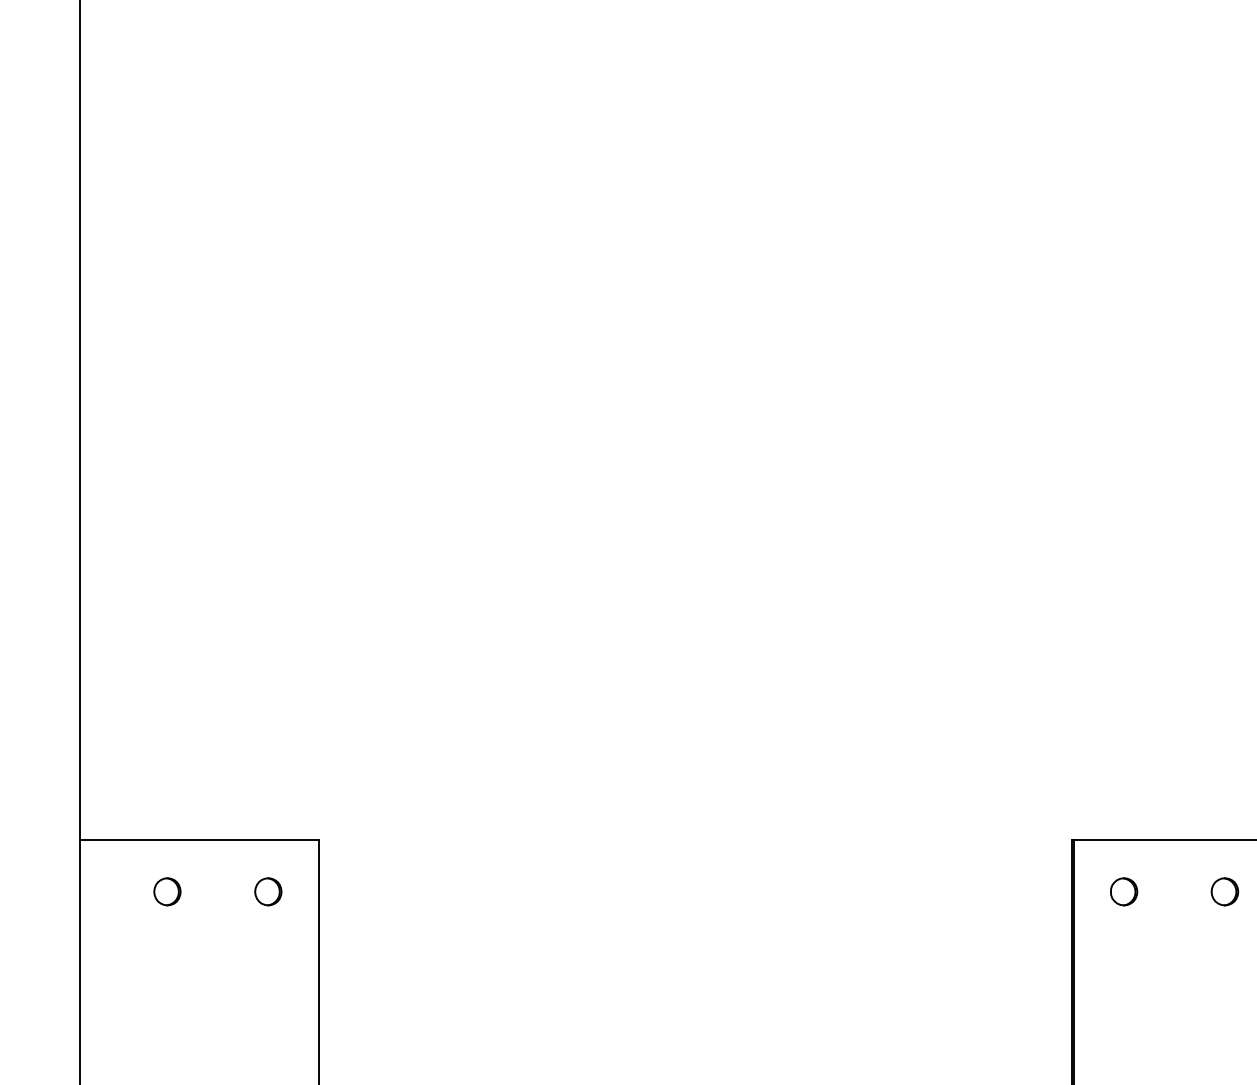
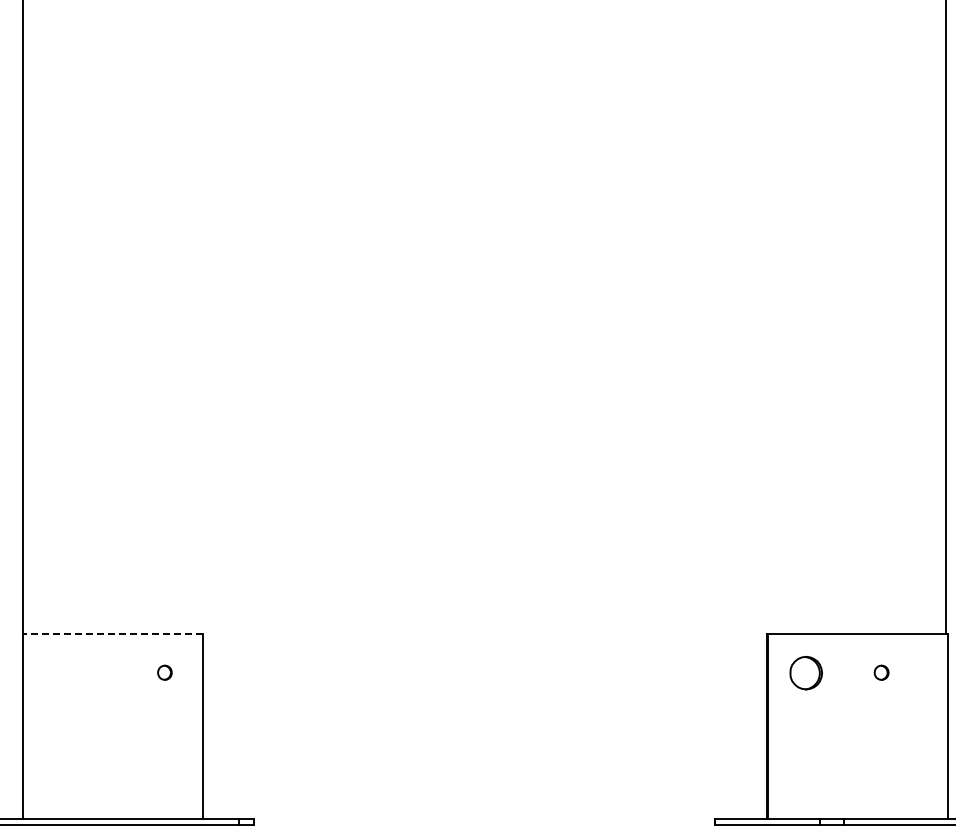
line: (199, 840) -> (113, 634), solid -> dashed
part: (167, 891) -> (89, 672), removed
part: (267, 891) -> (164, 672), size x0.7
part: (1123, 891) -> (805, 672), size x1.6
part: (1224, 891) -> (881, 672), size x0.7

